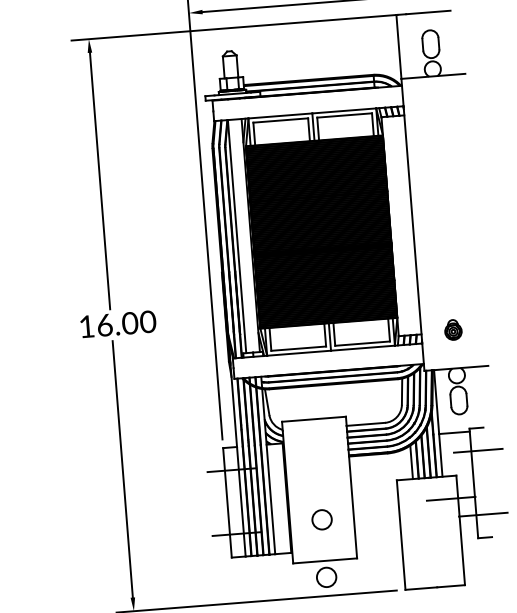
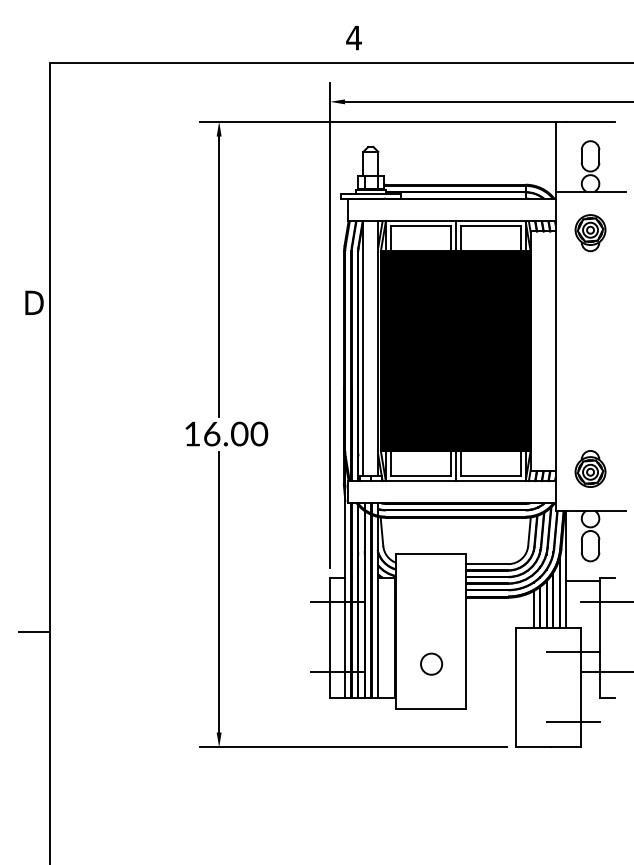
part: (436, 114) -> (590, 233), added
part: (453, 329) -> (590, 468), size x1.67
line: (456, 562) -> (573, 722), added
circle: (326, 576) -> (431, 726), removed

